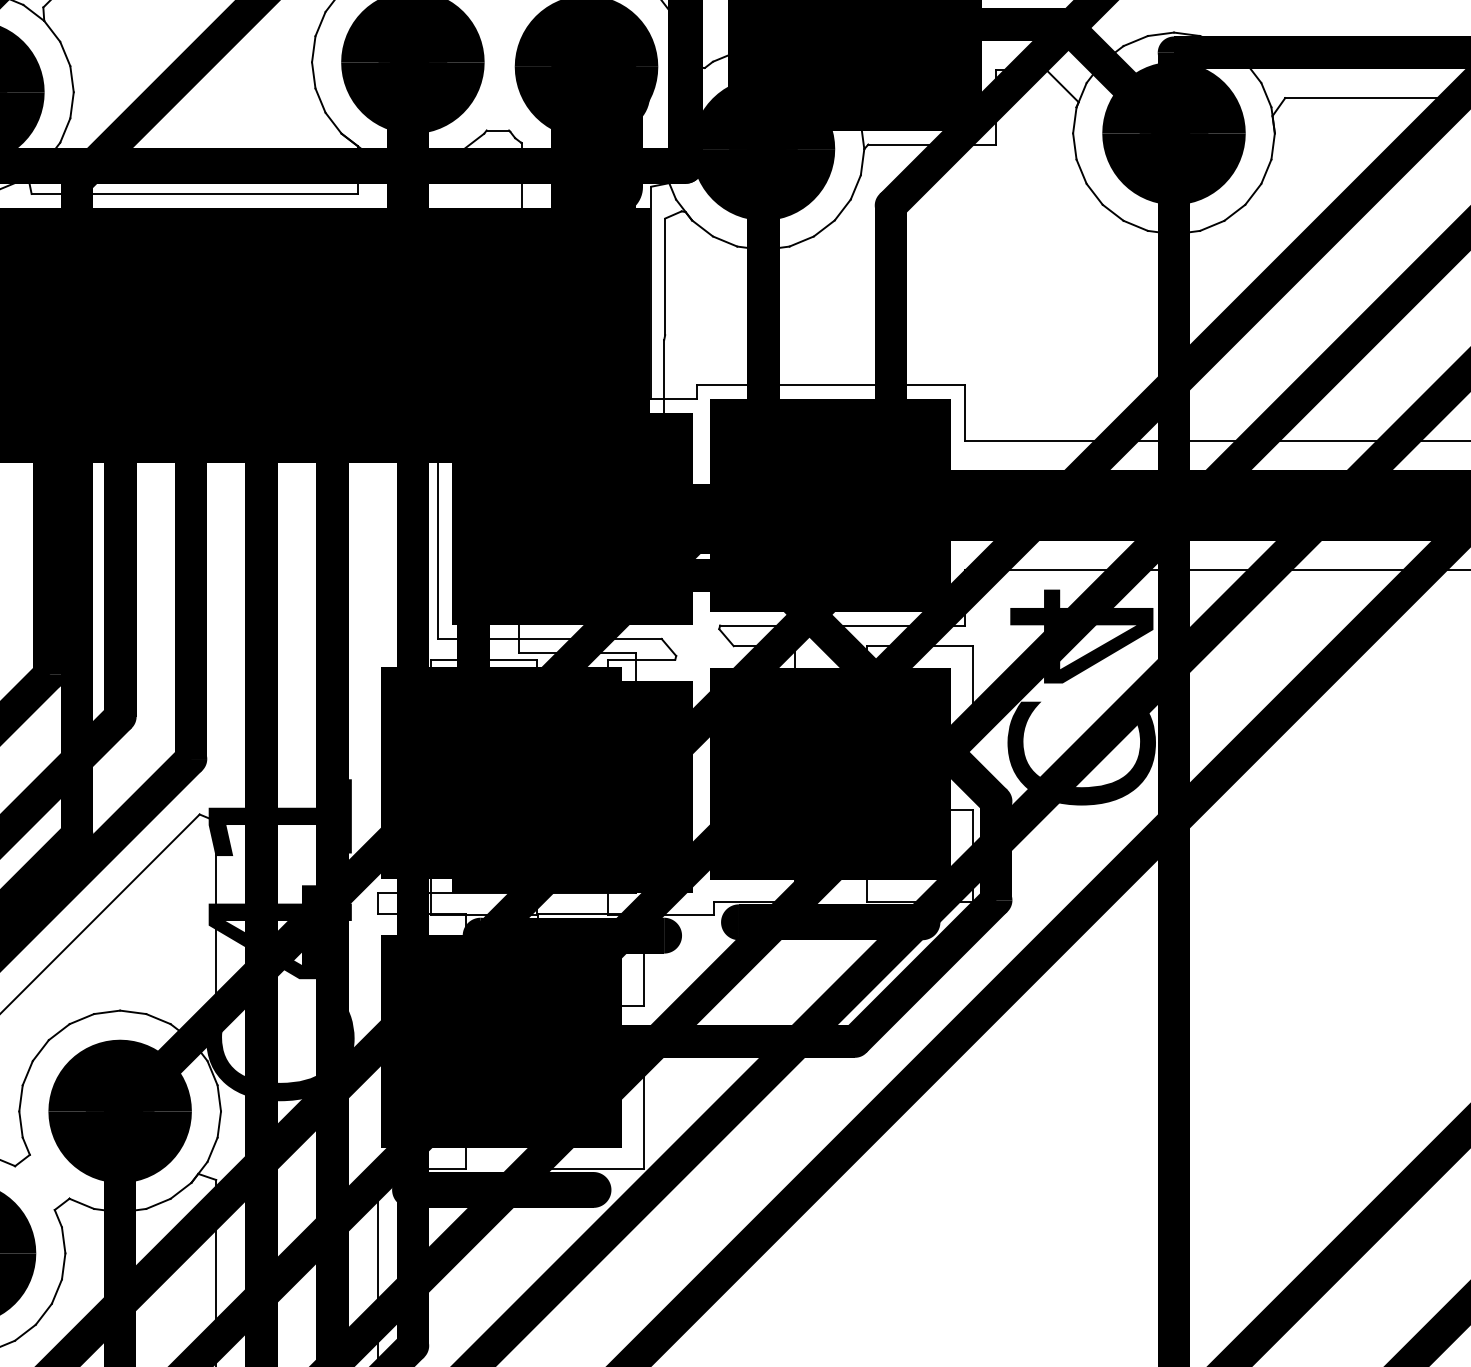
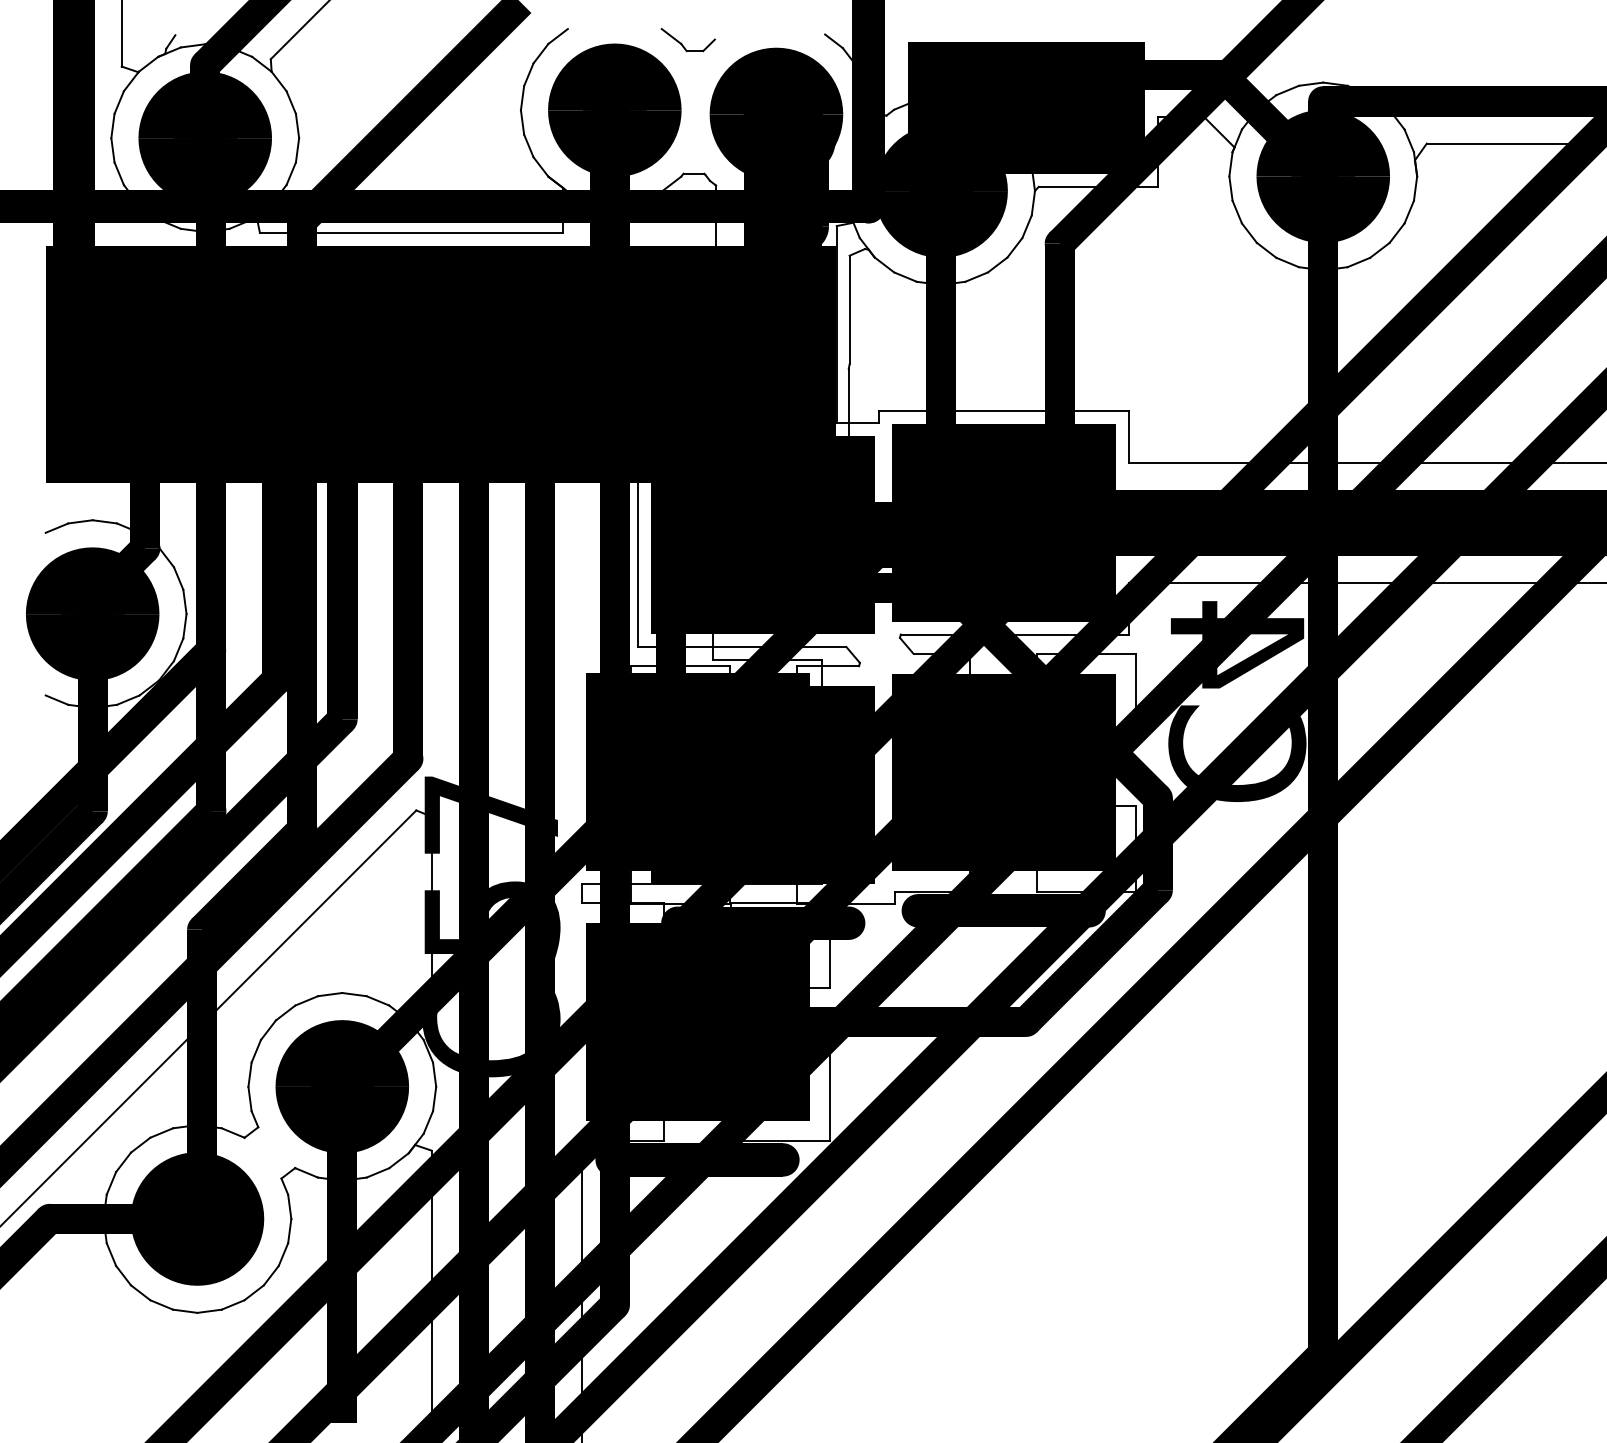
text: (281, 877) -> (492, 869), C41 -> C57

